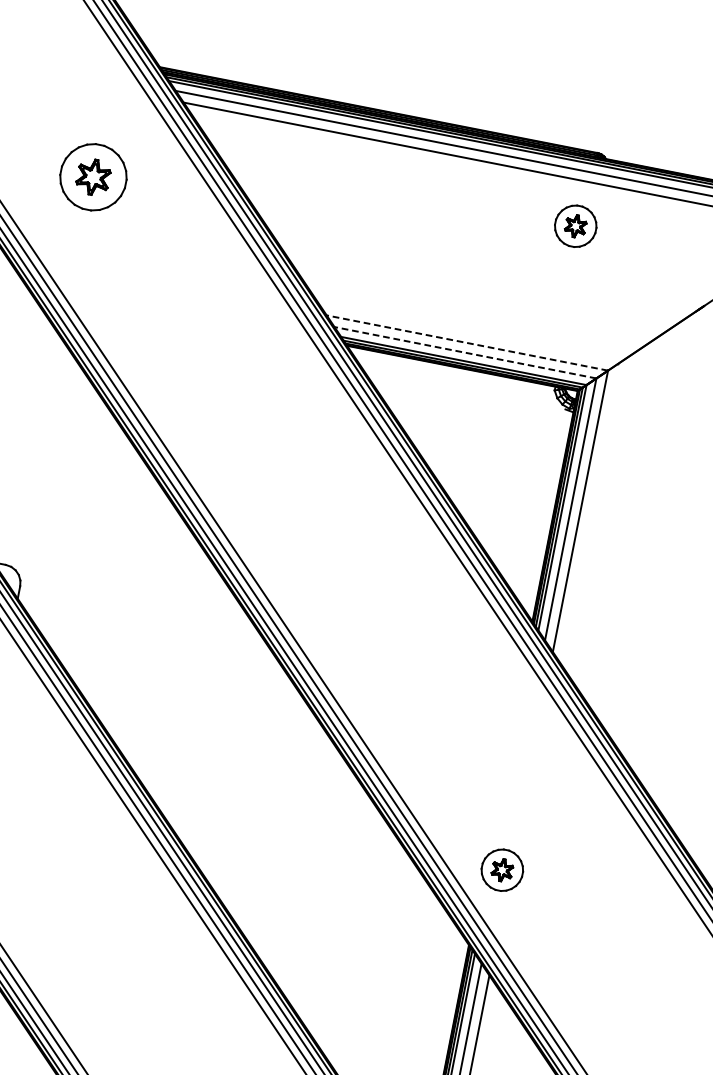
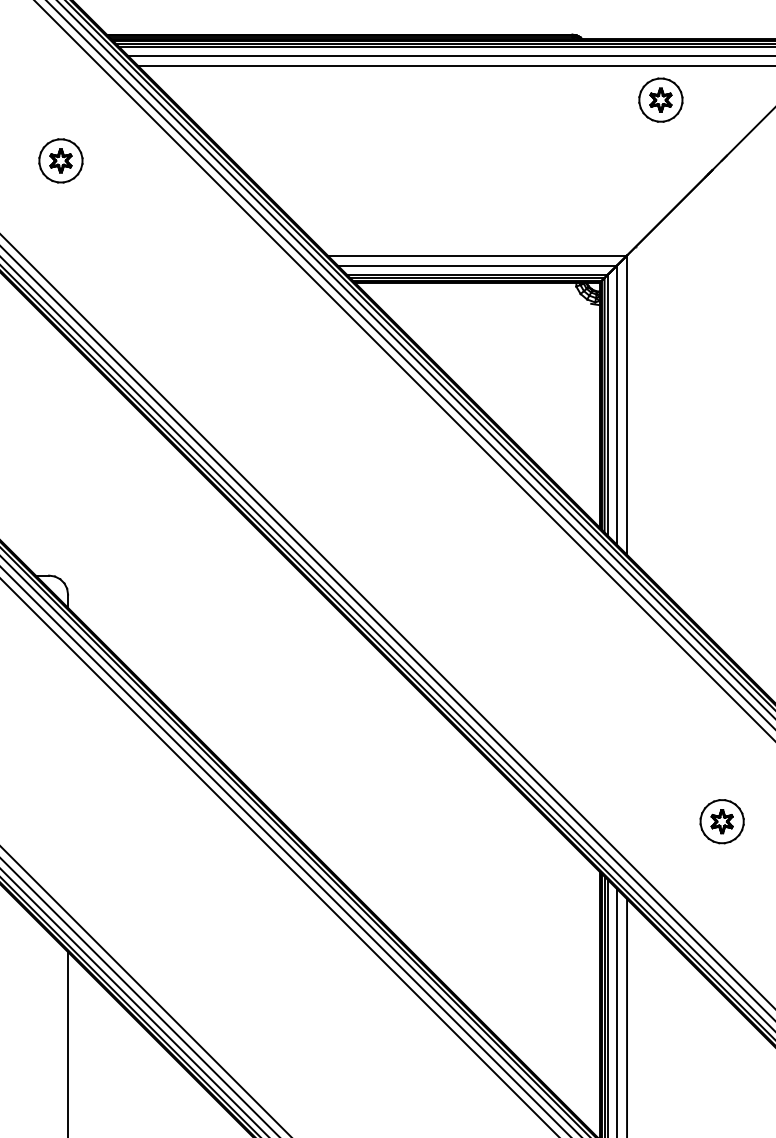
part: (93, 176) -> (60, 160), size x0.62
part: (575, 225) -> (660, 99), moved
line: (467, 343) -> (477, 255), dashed -> solid
line: (464, 352) -> (476, 265), dashed -> solid
part: (501, 869) -> (721, 821), moved

